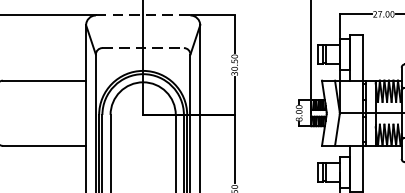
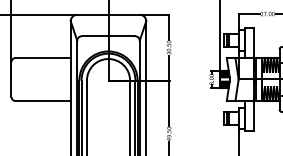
line: (144, 15) -> (109, 14), dashed -> solid
line: (143, 48) -> (108, 36), dashed -> solid

